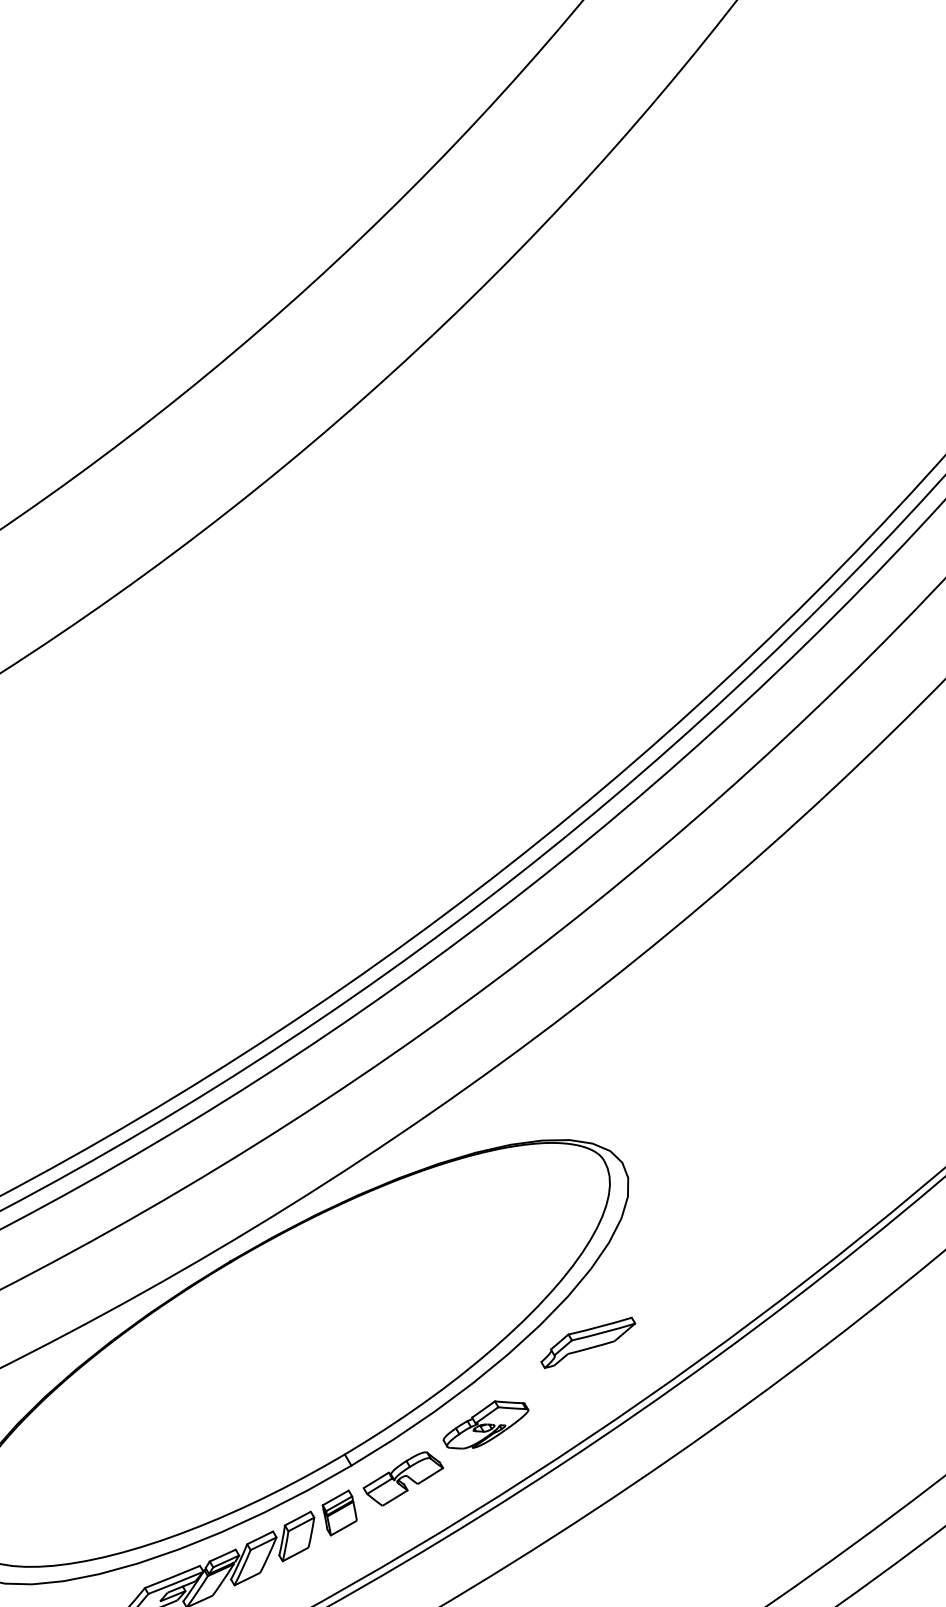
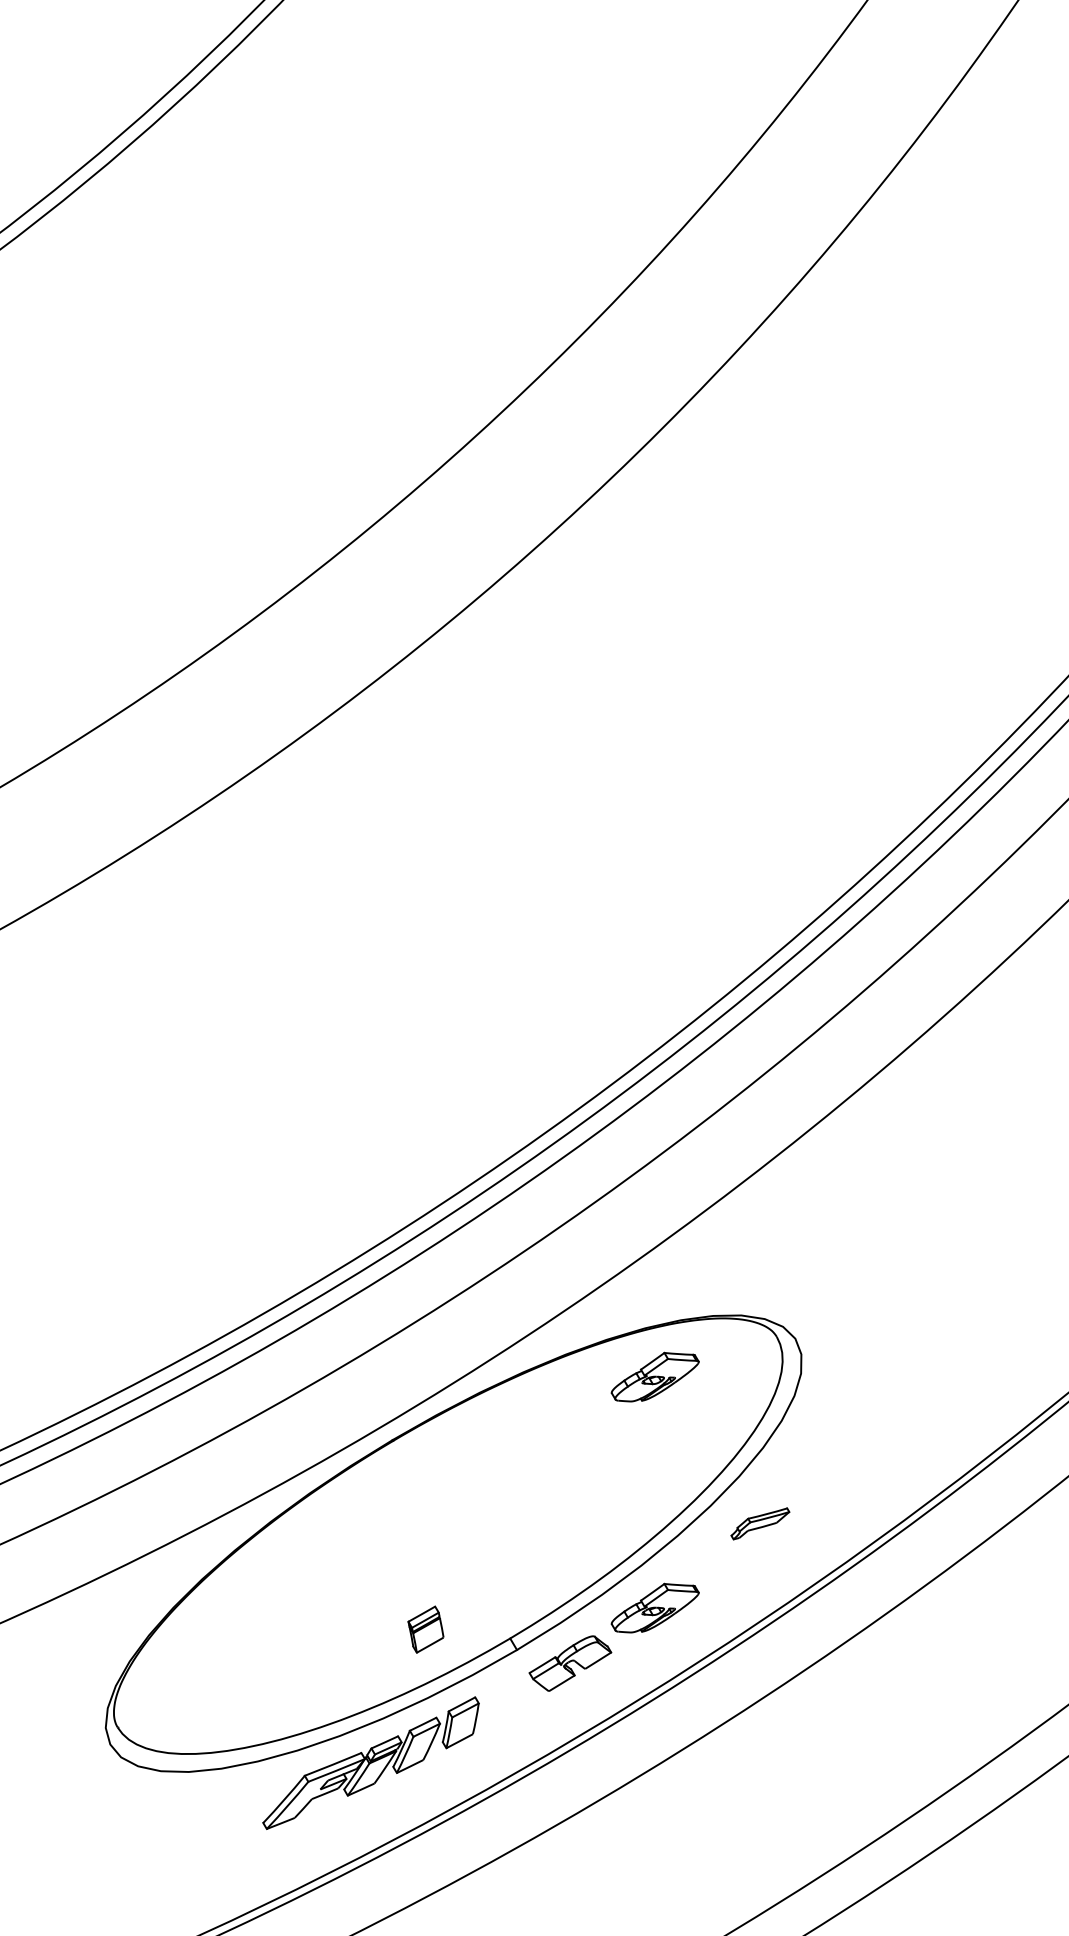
part: (485, 1199) -> (654, 1376), added
part: (588, 1342) -> (760, 1523), size x0.6
part: (339, 1512) -> (425, 1629), moved

